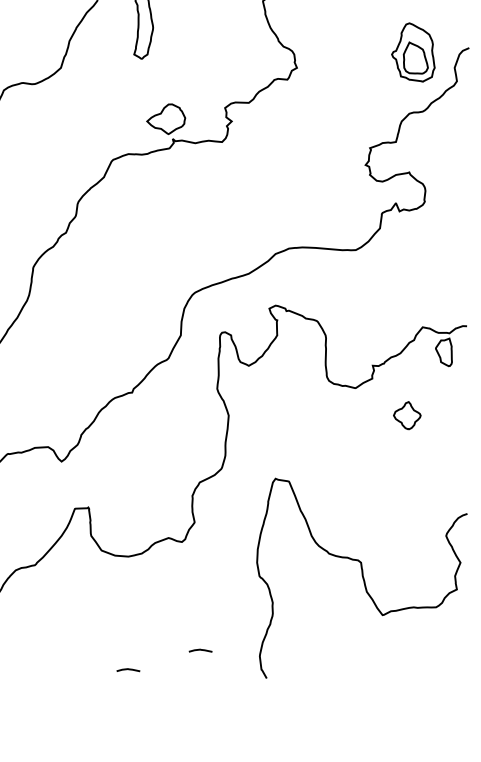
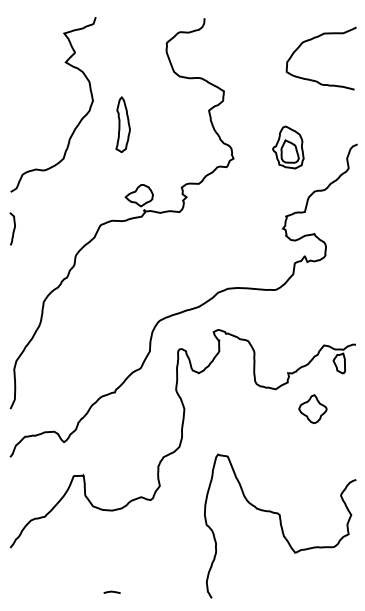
part: (413, 52) -> (288, 147), moved
part: (406, 414) -> (312, 408), size x1.43
line: (199, 649) -> (163, 577), removed

